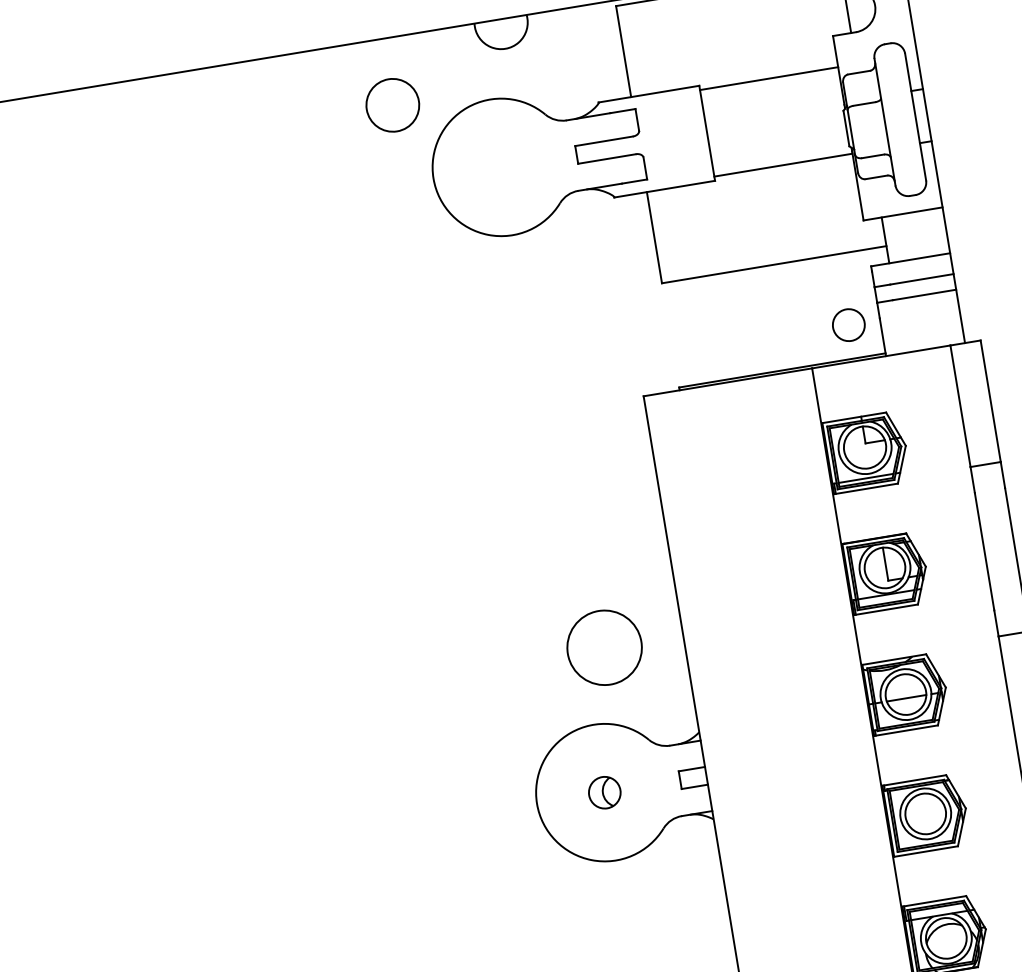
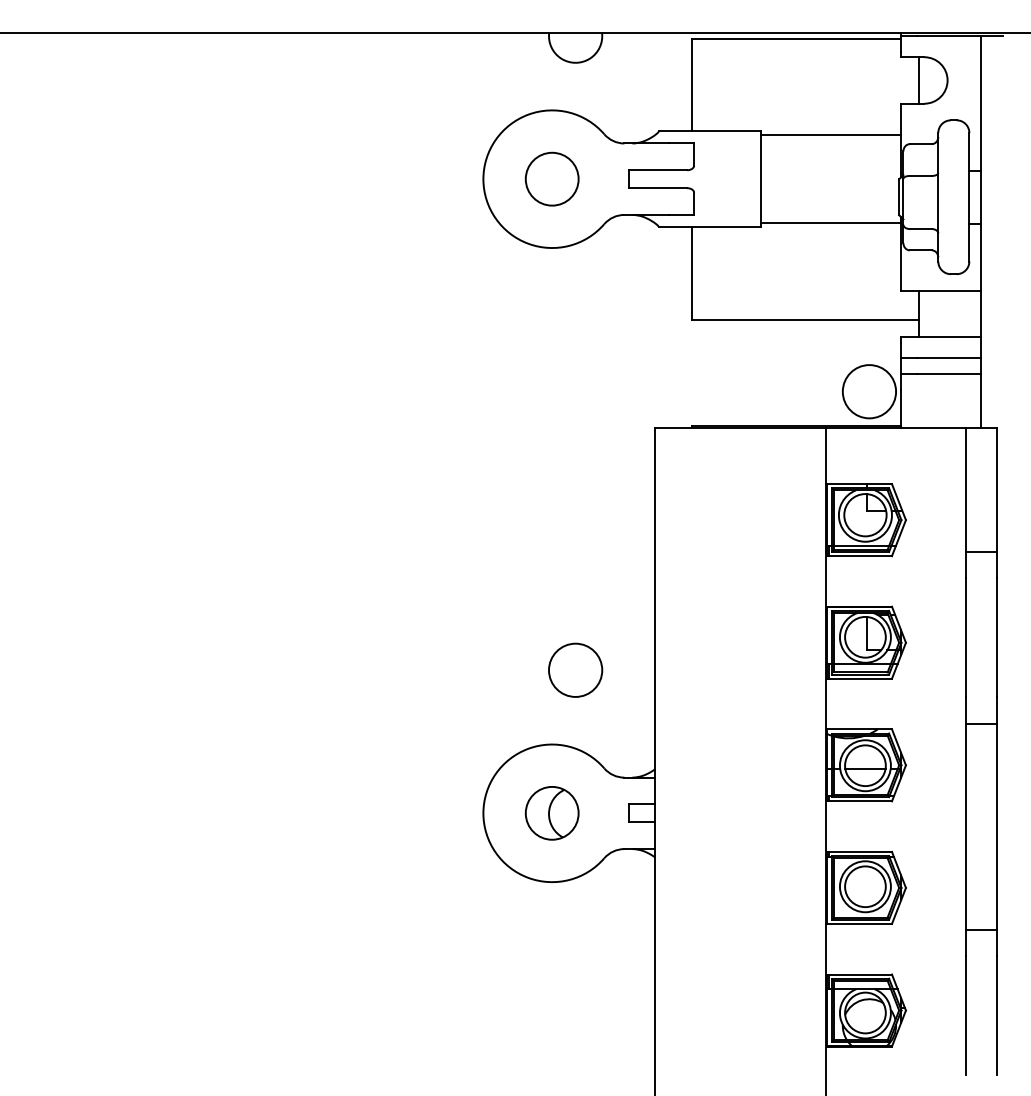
circle: (392, 104) -> (551, 178), moved
circle: (848, 324) -> (869, 391), size x1.67
circle: (604, 647) -> (575, 669), size x0.71
part: (604, 792) -> (551, 813), size x1.67

